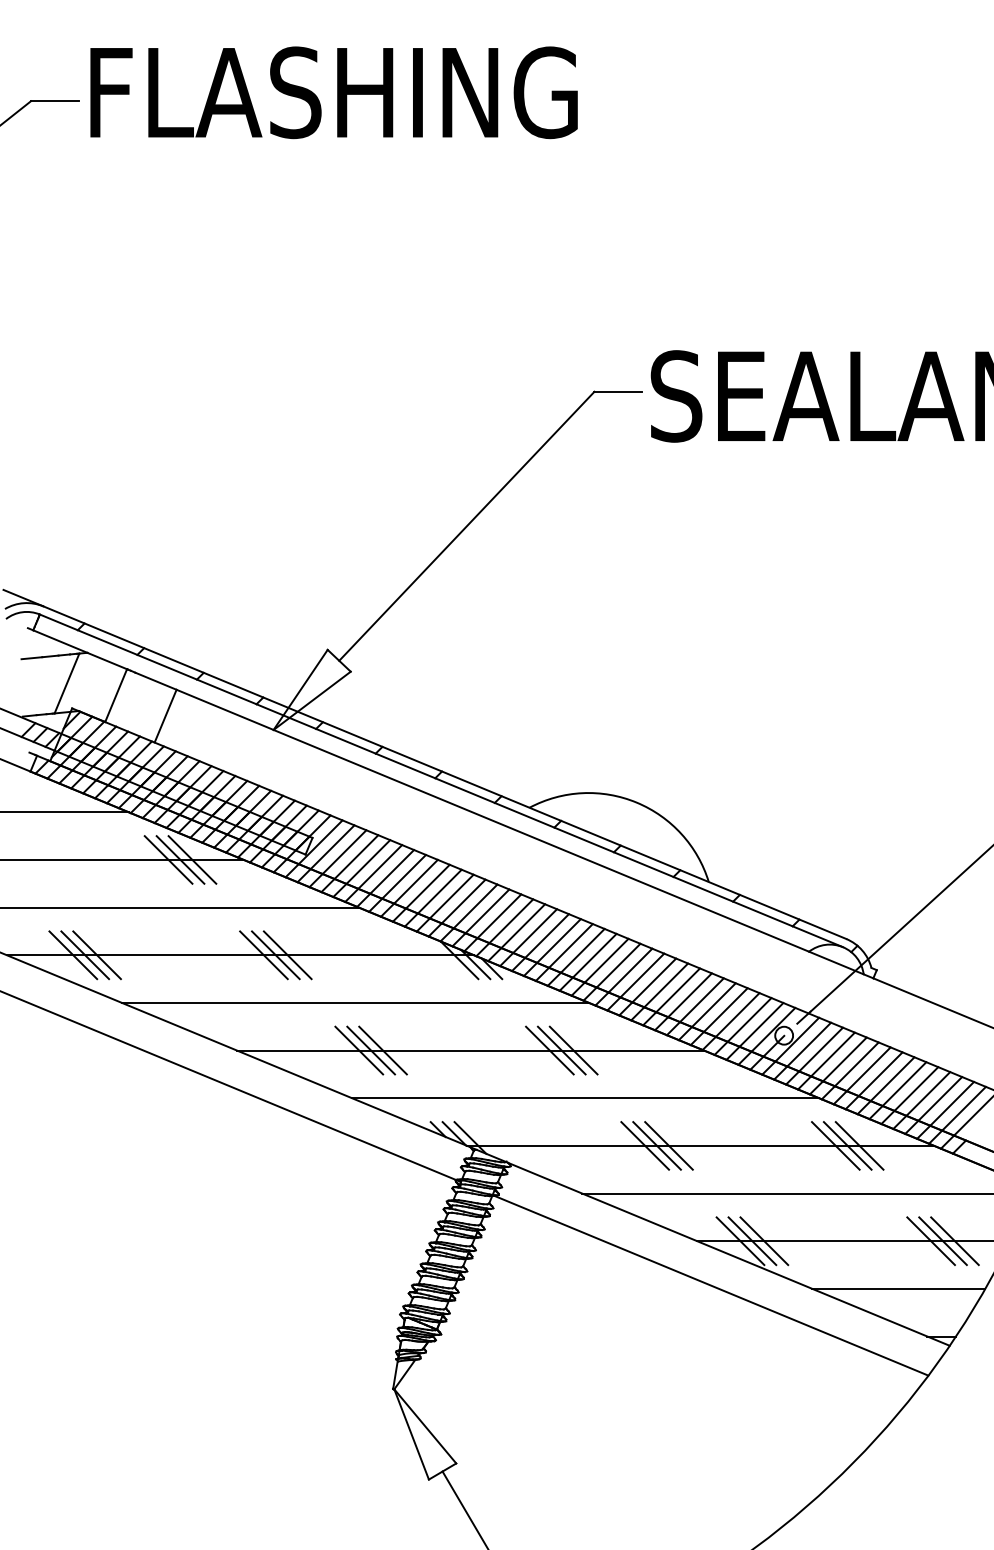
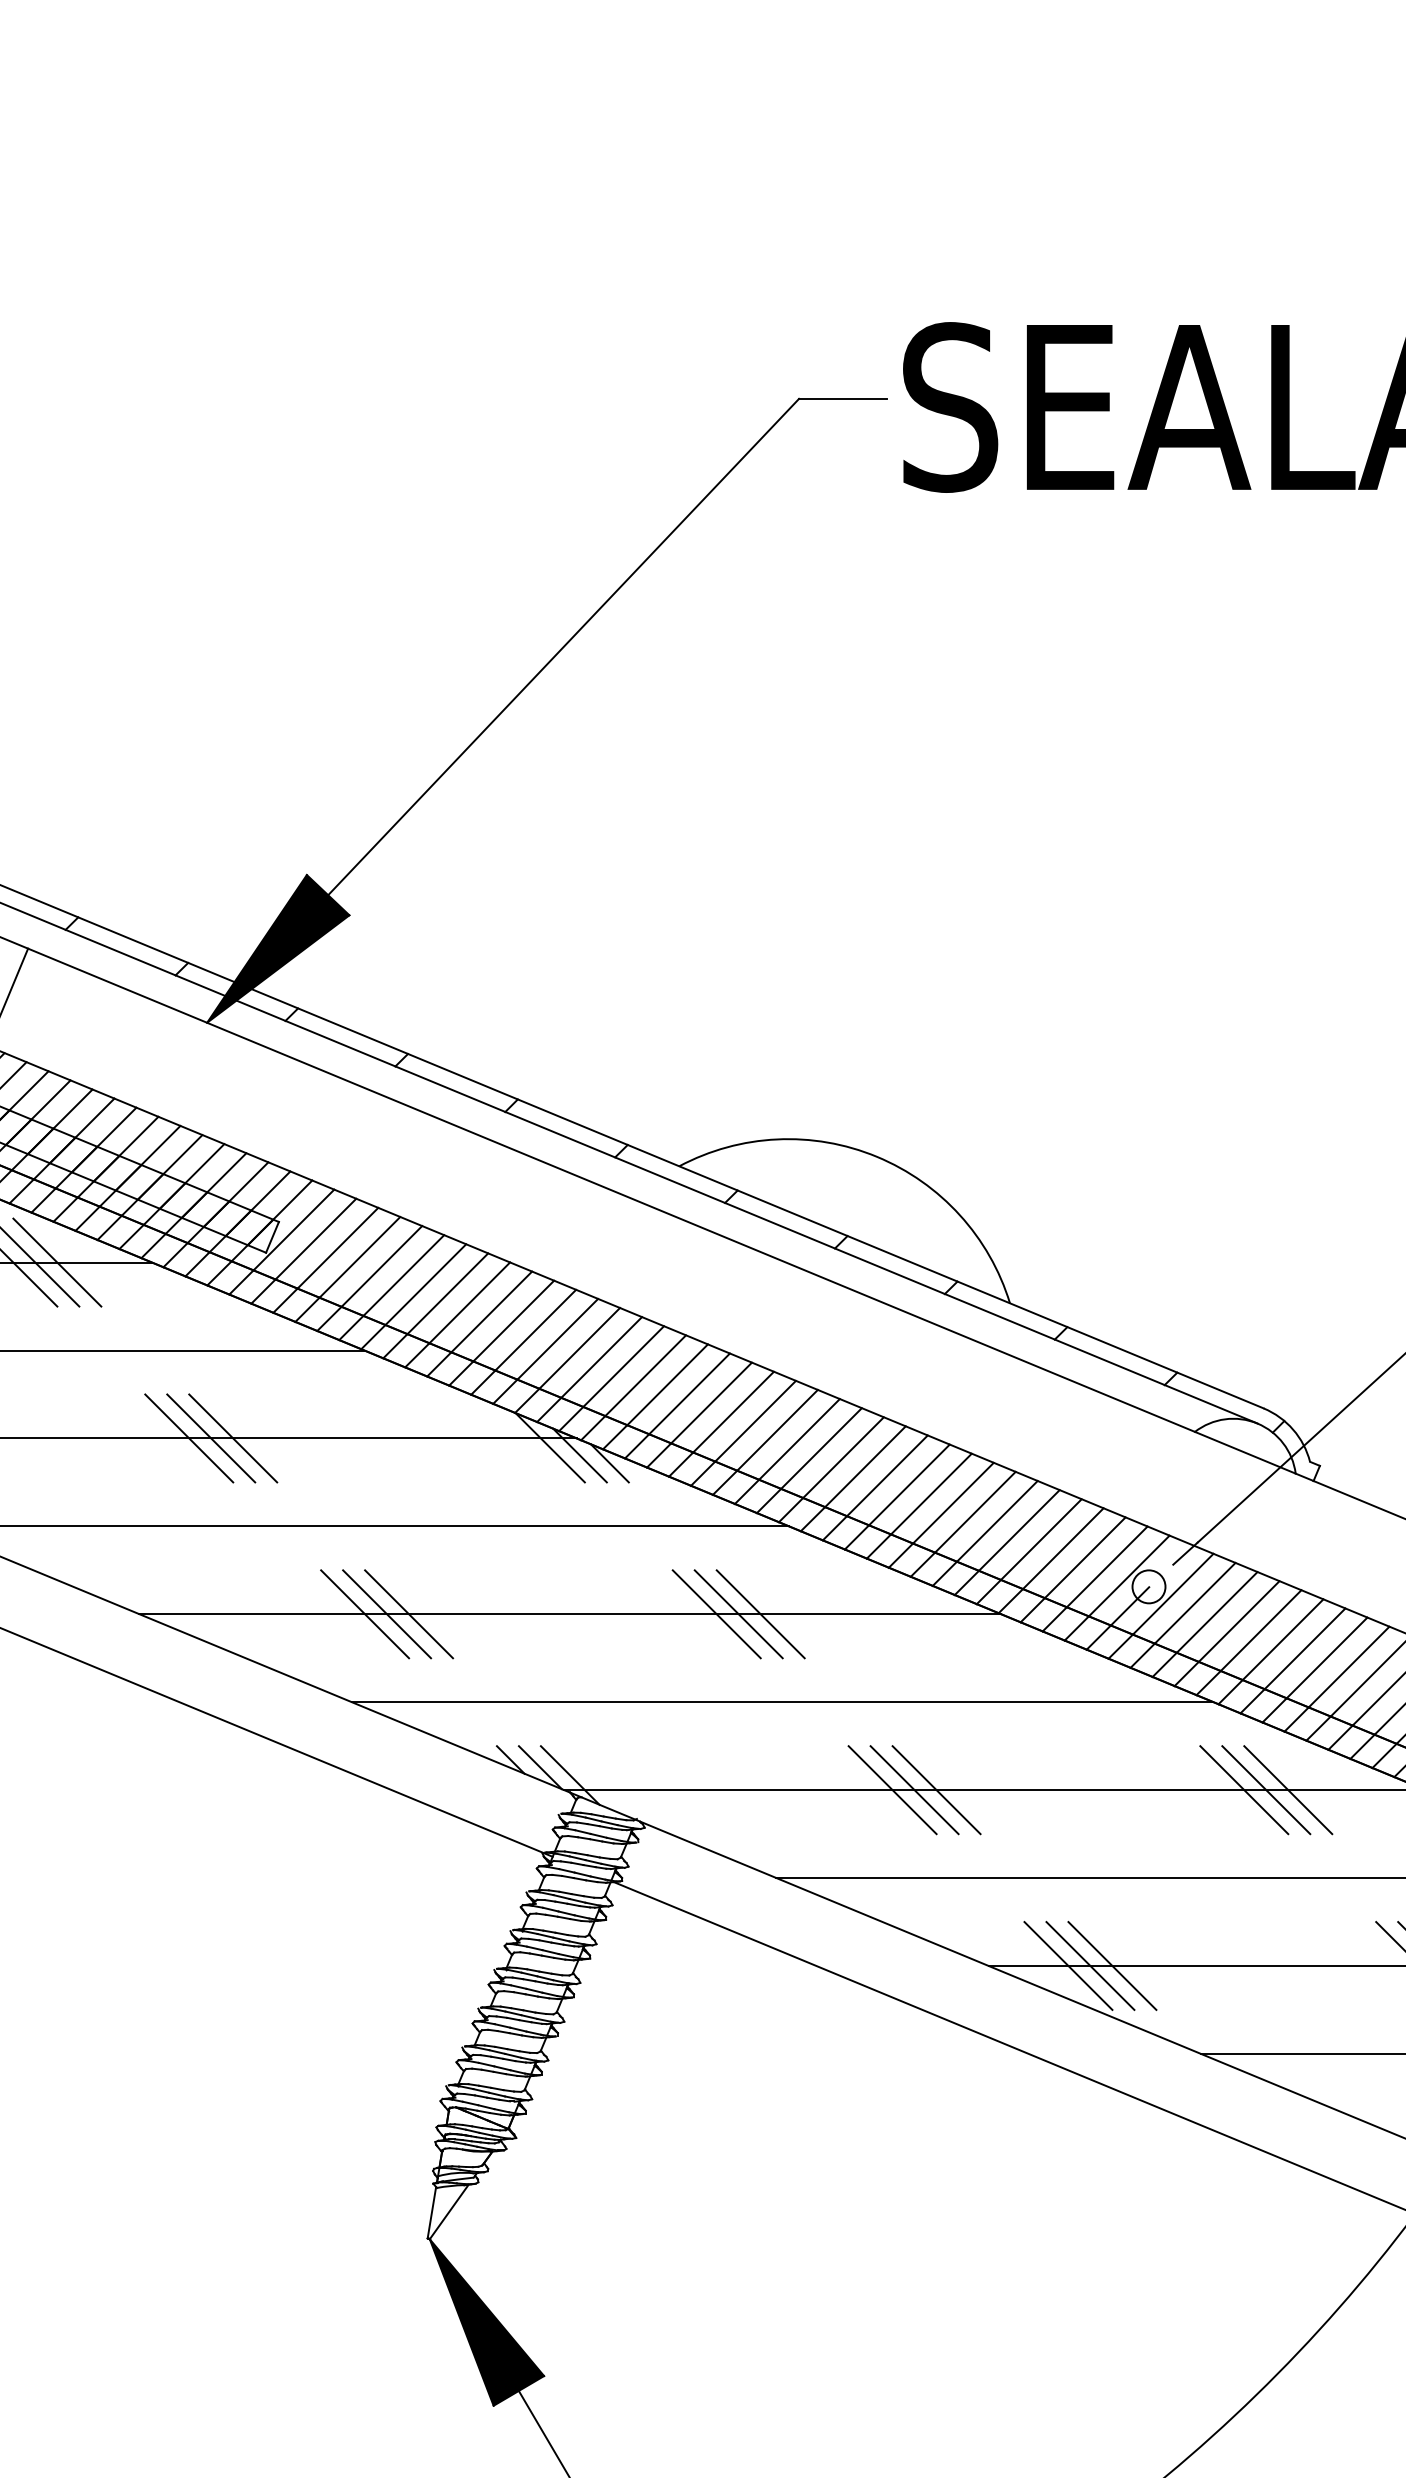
fill: (311, 689) -> (276, 948), added
fill: (425, 1434) -> (487, 2322), added

